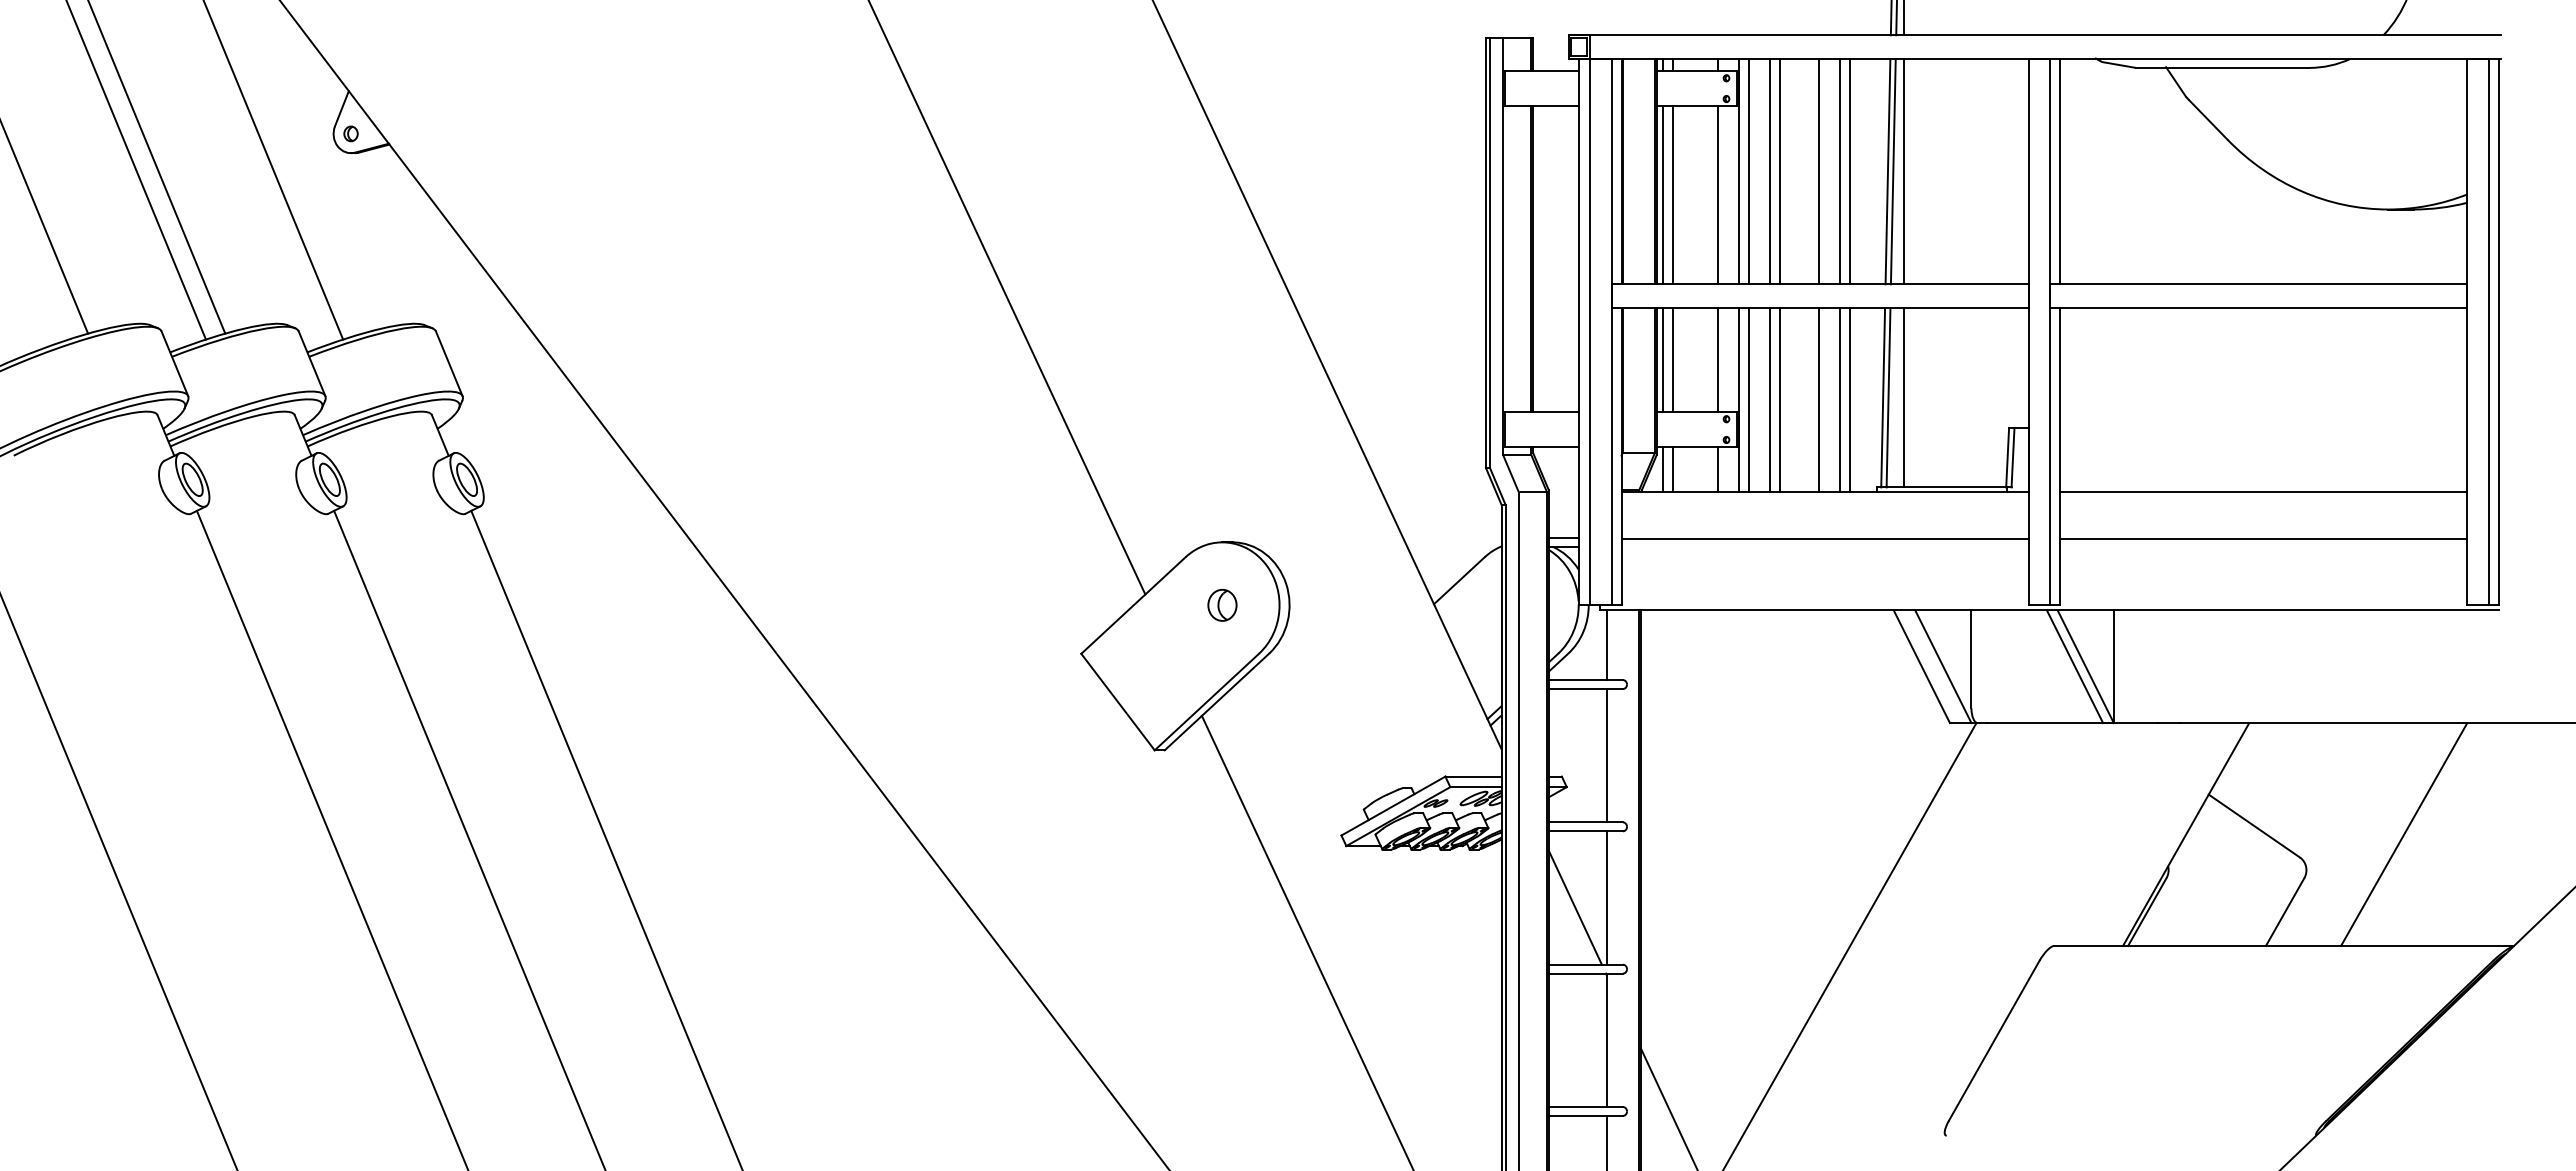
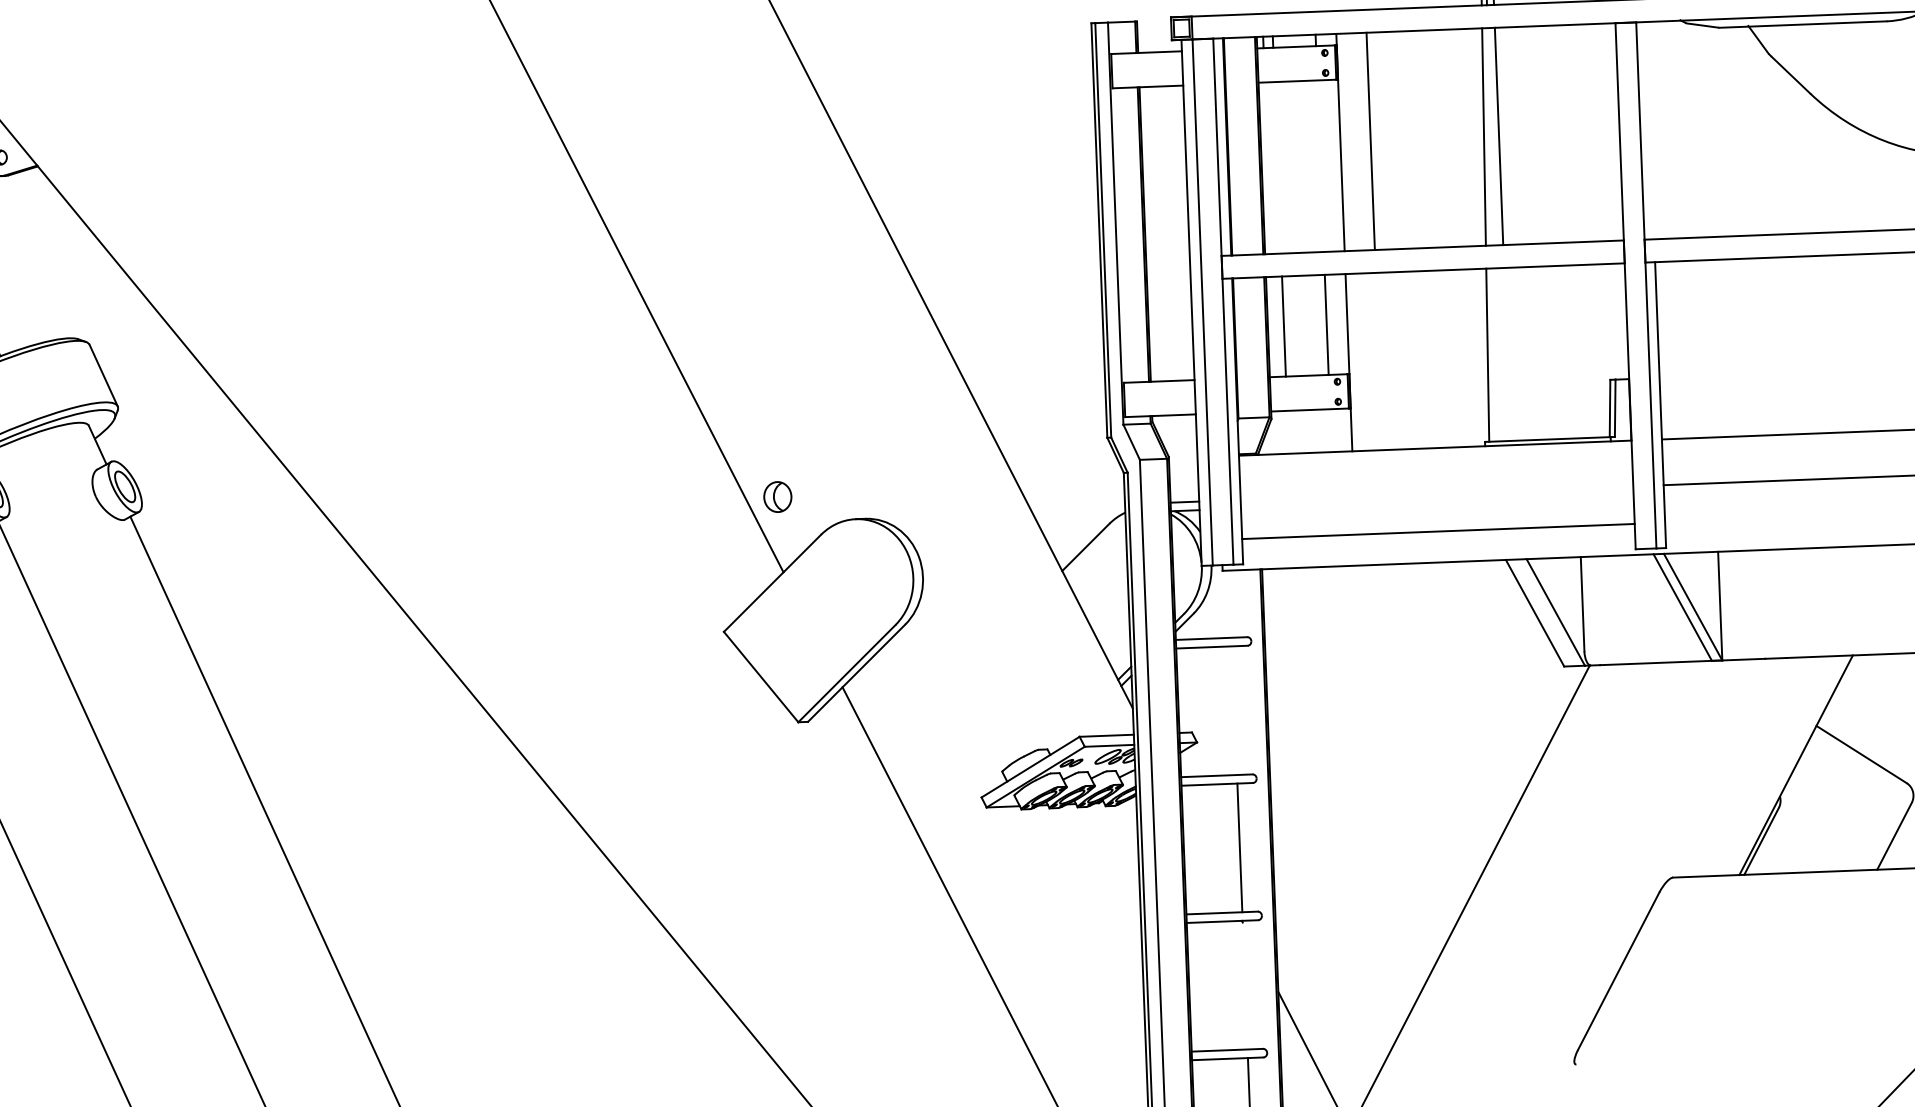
line: (1749, 171) -> (1350, 142), removed
line: (1780, 171) -> (1380, 140), removed
line: (1818, 171) -> (1417, 139), removed
line: (1840, 171) -> (1438, 138), removed
line: (1850, 171) -> (1447, 138), removed
line: (1892, 171) -> (1488, 136), removed
line: (2060, 171) -> (1650, 130), removed
line: (1663, 195) -> (1268, 168), removed
line: (1673, 195) -> (1278, 167), removed
line: (1717, 195) -> (1320, 166), removed
line: (1663, 359) -> (1274, 326), removed
line: (1888, 397) -> (1492, 354), removed
line: (1903, 397) -> (1507, 354), removed
line: (1749, 399) -> (1358, 361), removed
line: (1770, 399) -> (1379, 361), removed
line: (1780, 399) -> (1388, 360), removed
line: (1818, 399) -> (1425, 359), removed
line: (1840, 399) -> (1446, 358), removed
line: (1850, 399) -> (1456, 358), removed
line: (1663, 469) -> (1278, 432), removed
line: (1673, 469) -> (1288, 432), removed
line: (1717, 469) -> (1330, 430), removed
line: (1824, 539) -> (1437, 531), moved
part: (1222, 604) -> (777, 496), moved
line: (1606, 645) -> (1230, 604), removed
line: (1606, 755) -> (1234, 710), removed
line: (1574, 907) -> (1208, 858), removed
line: (1606, 1040) -> (1244, 985), removed

